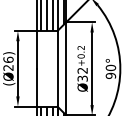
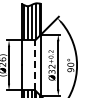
line: (57, 67) -> (35, 64), solid -> dashed

